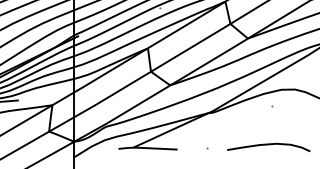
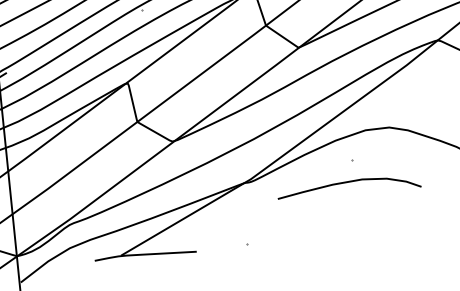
curve: (268, 145) -> (348, 183), moved

